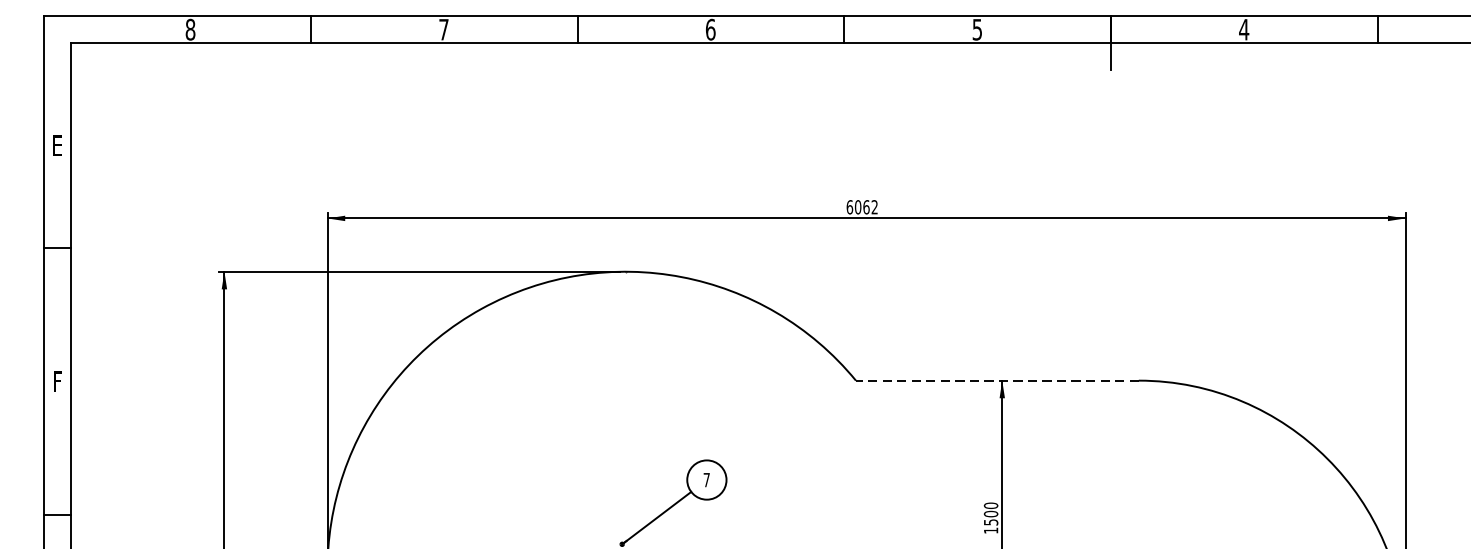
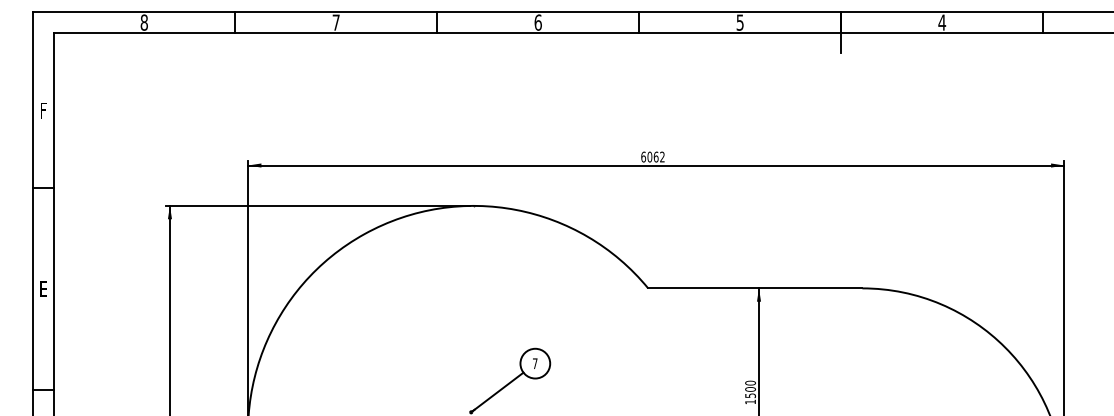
text: (57, 145) -> (43, 110), E -> F
text: (57, 380) -> (43, 288), F -> E
line: (996, 380) -> (754, 288), dashed -> solid

